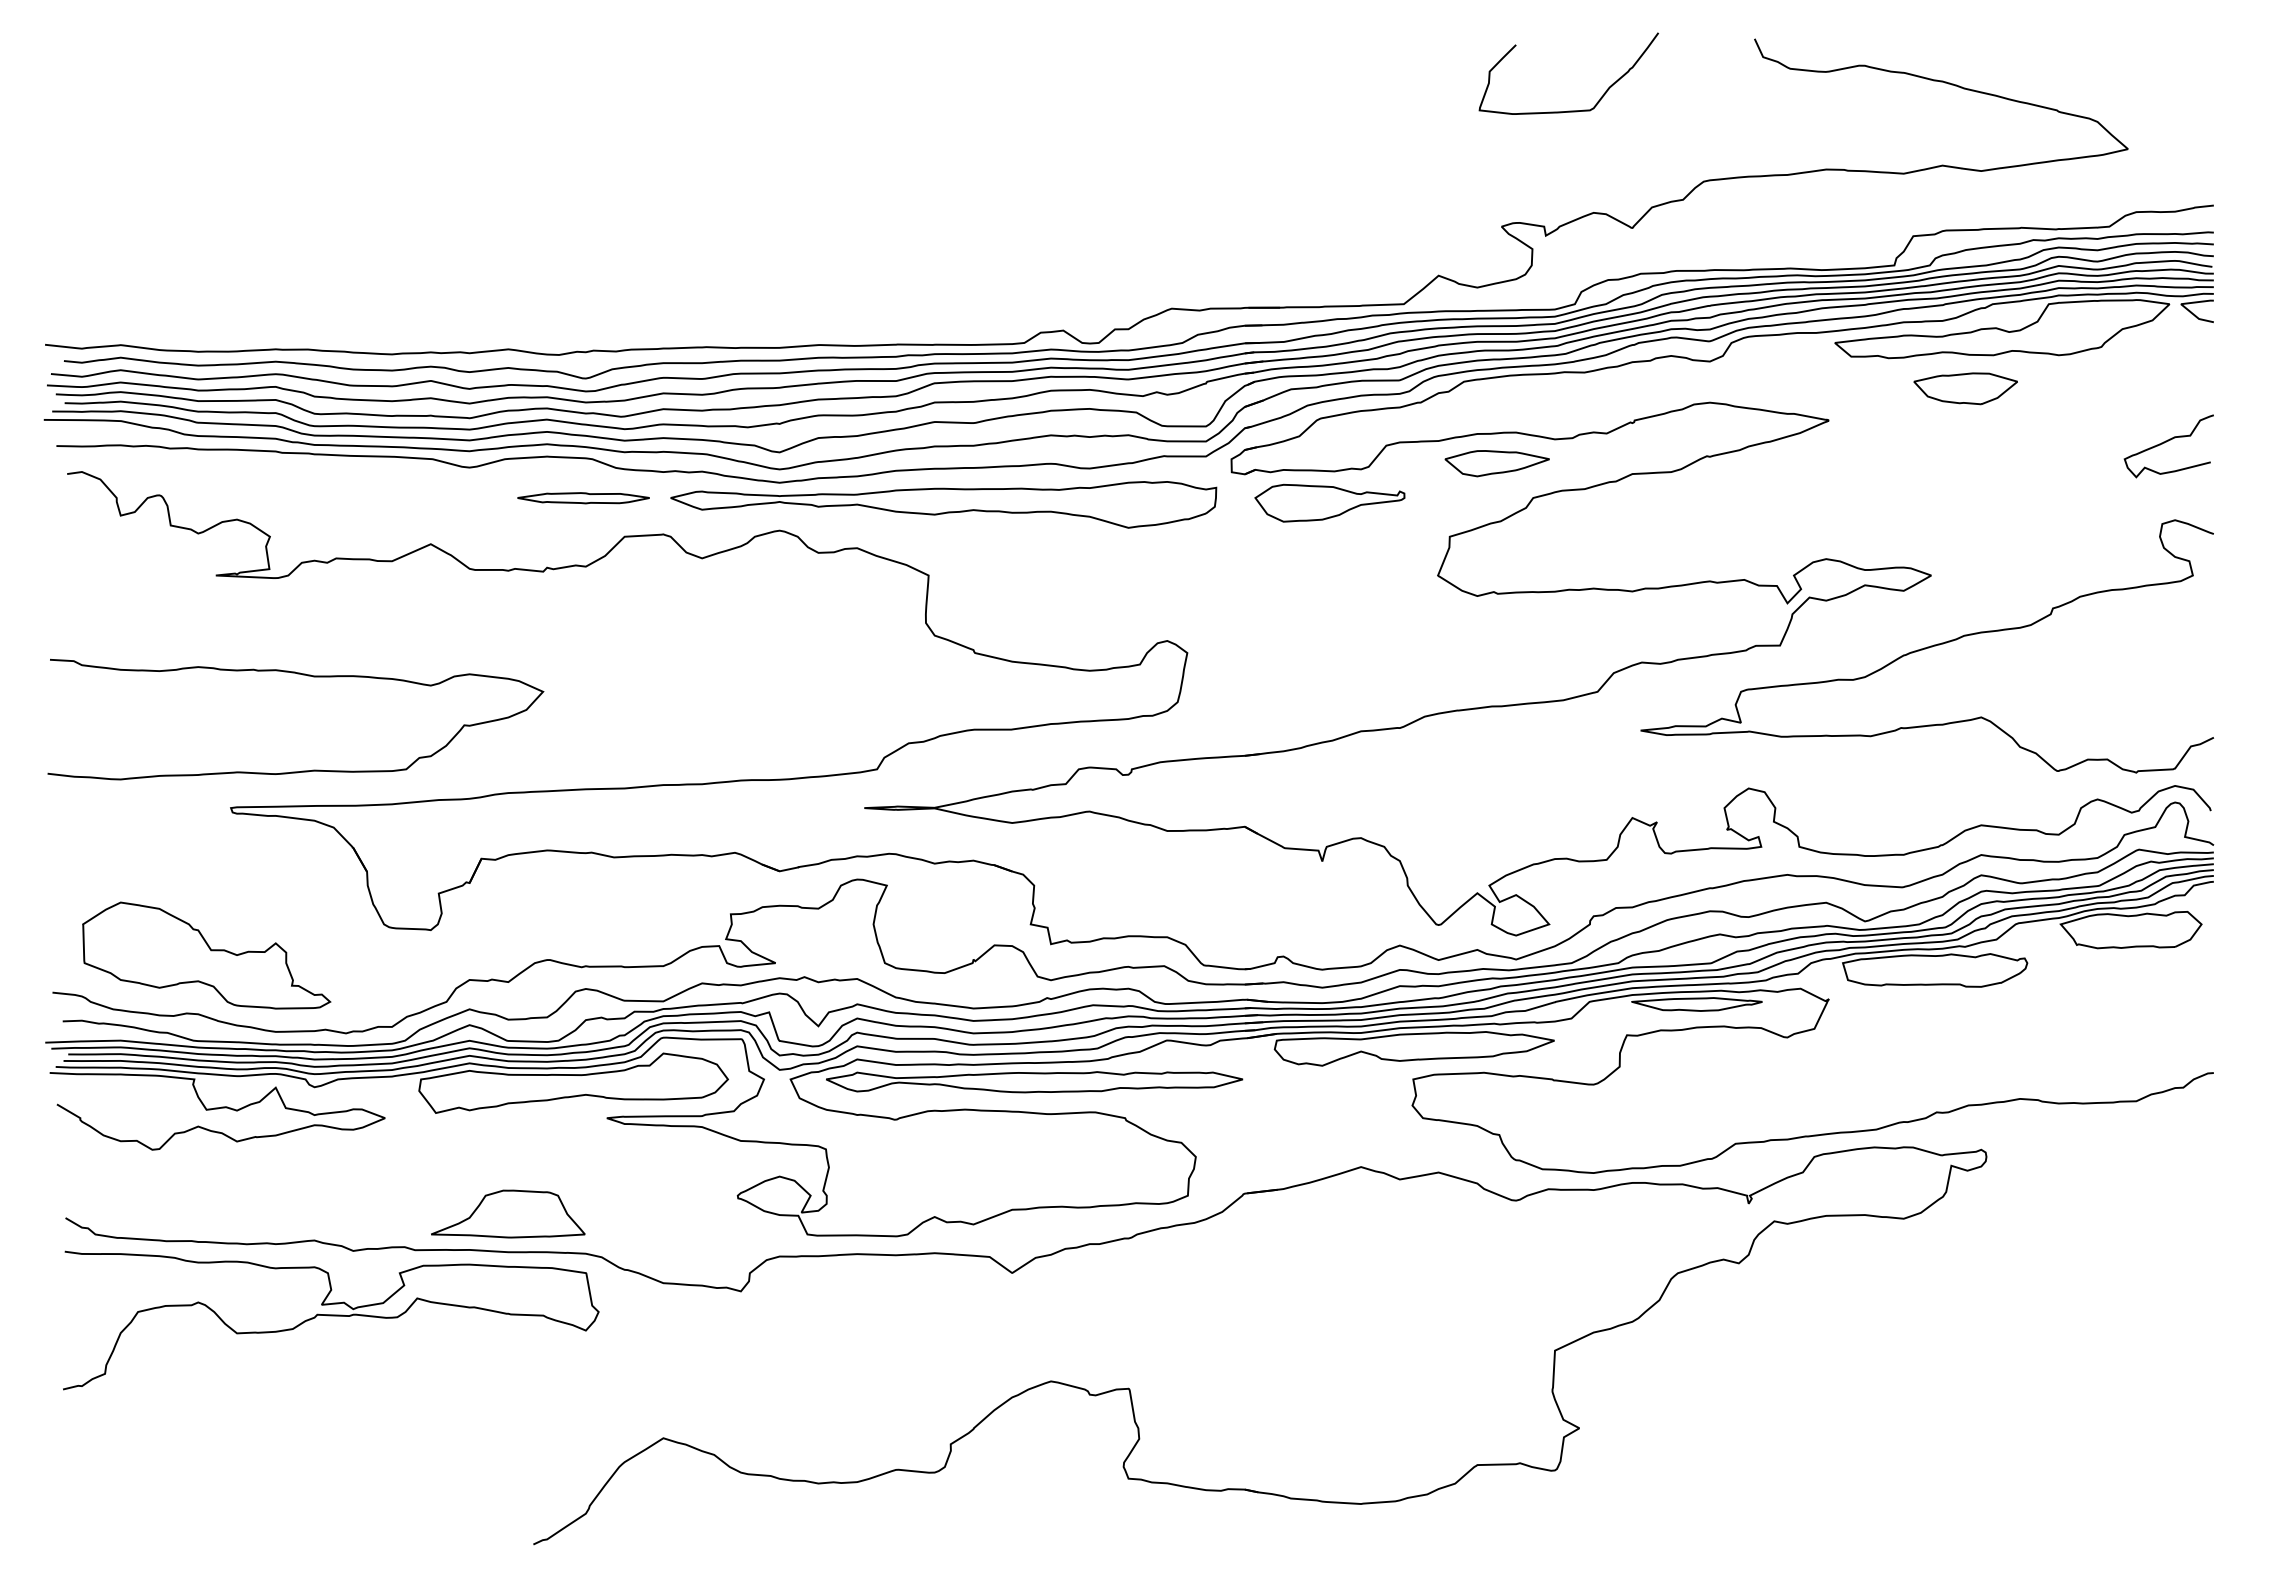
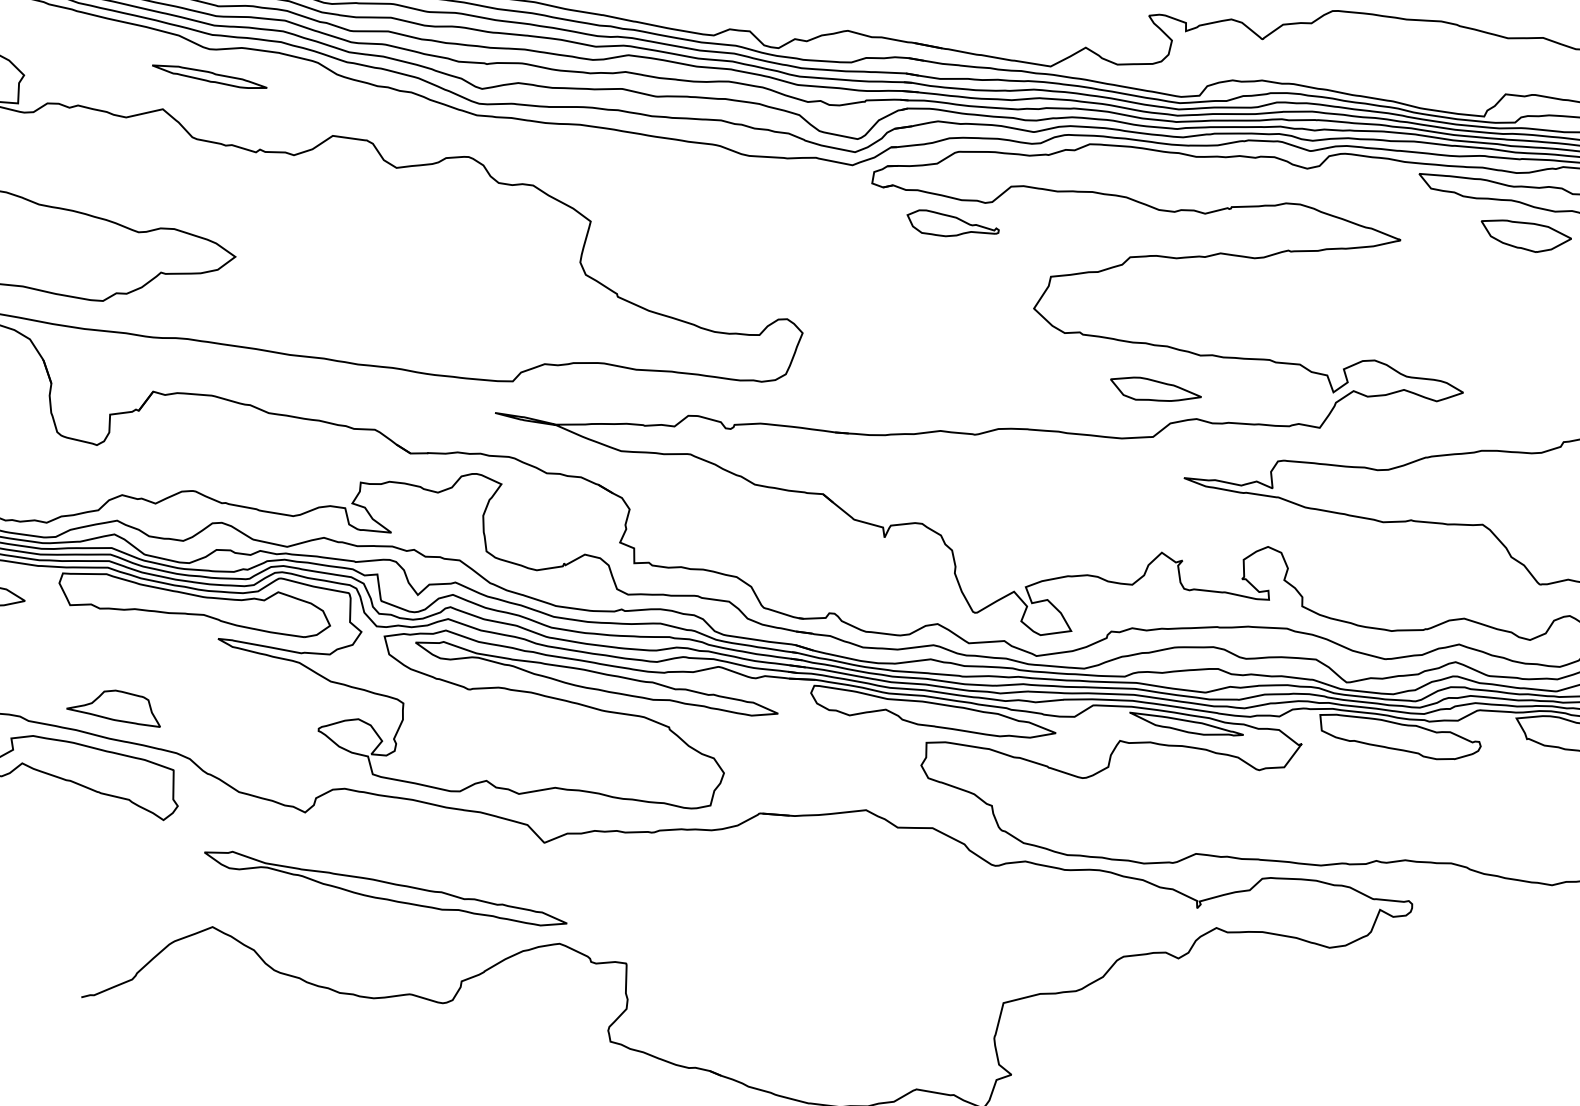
part: (1496, 463) -> (1154, 391), moved
part: (583, 498) -> (209, 77), moved
part: (1329, 503) -> (951, 227), size x0.7
part: (943, 504) -> (615, 162), removed
part: (508, 1213) -> (116, 705), size x0.7
part: (846, 1360) -> (385, 890), added

